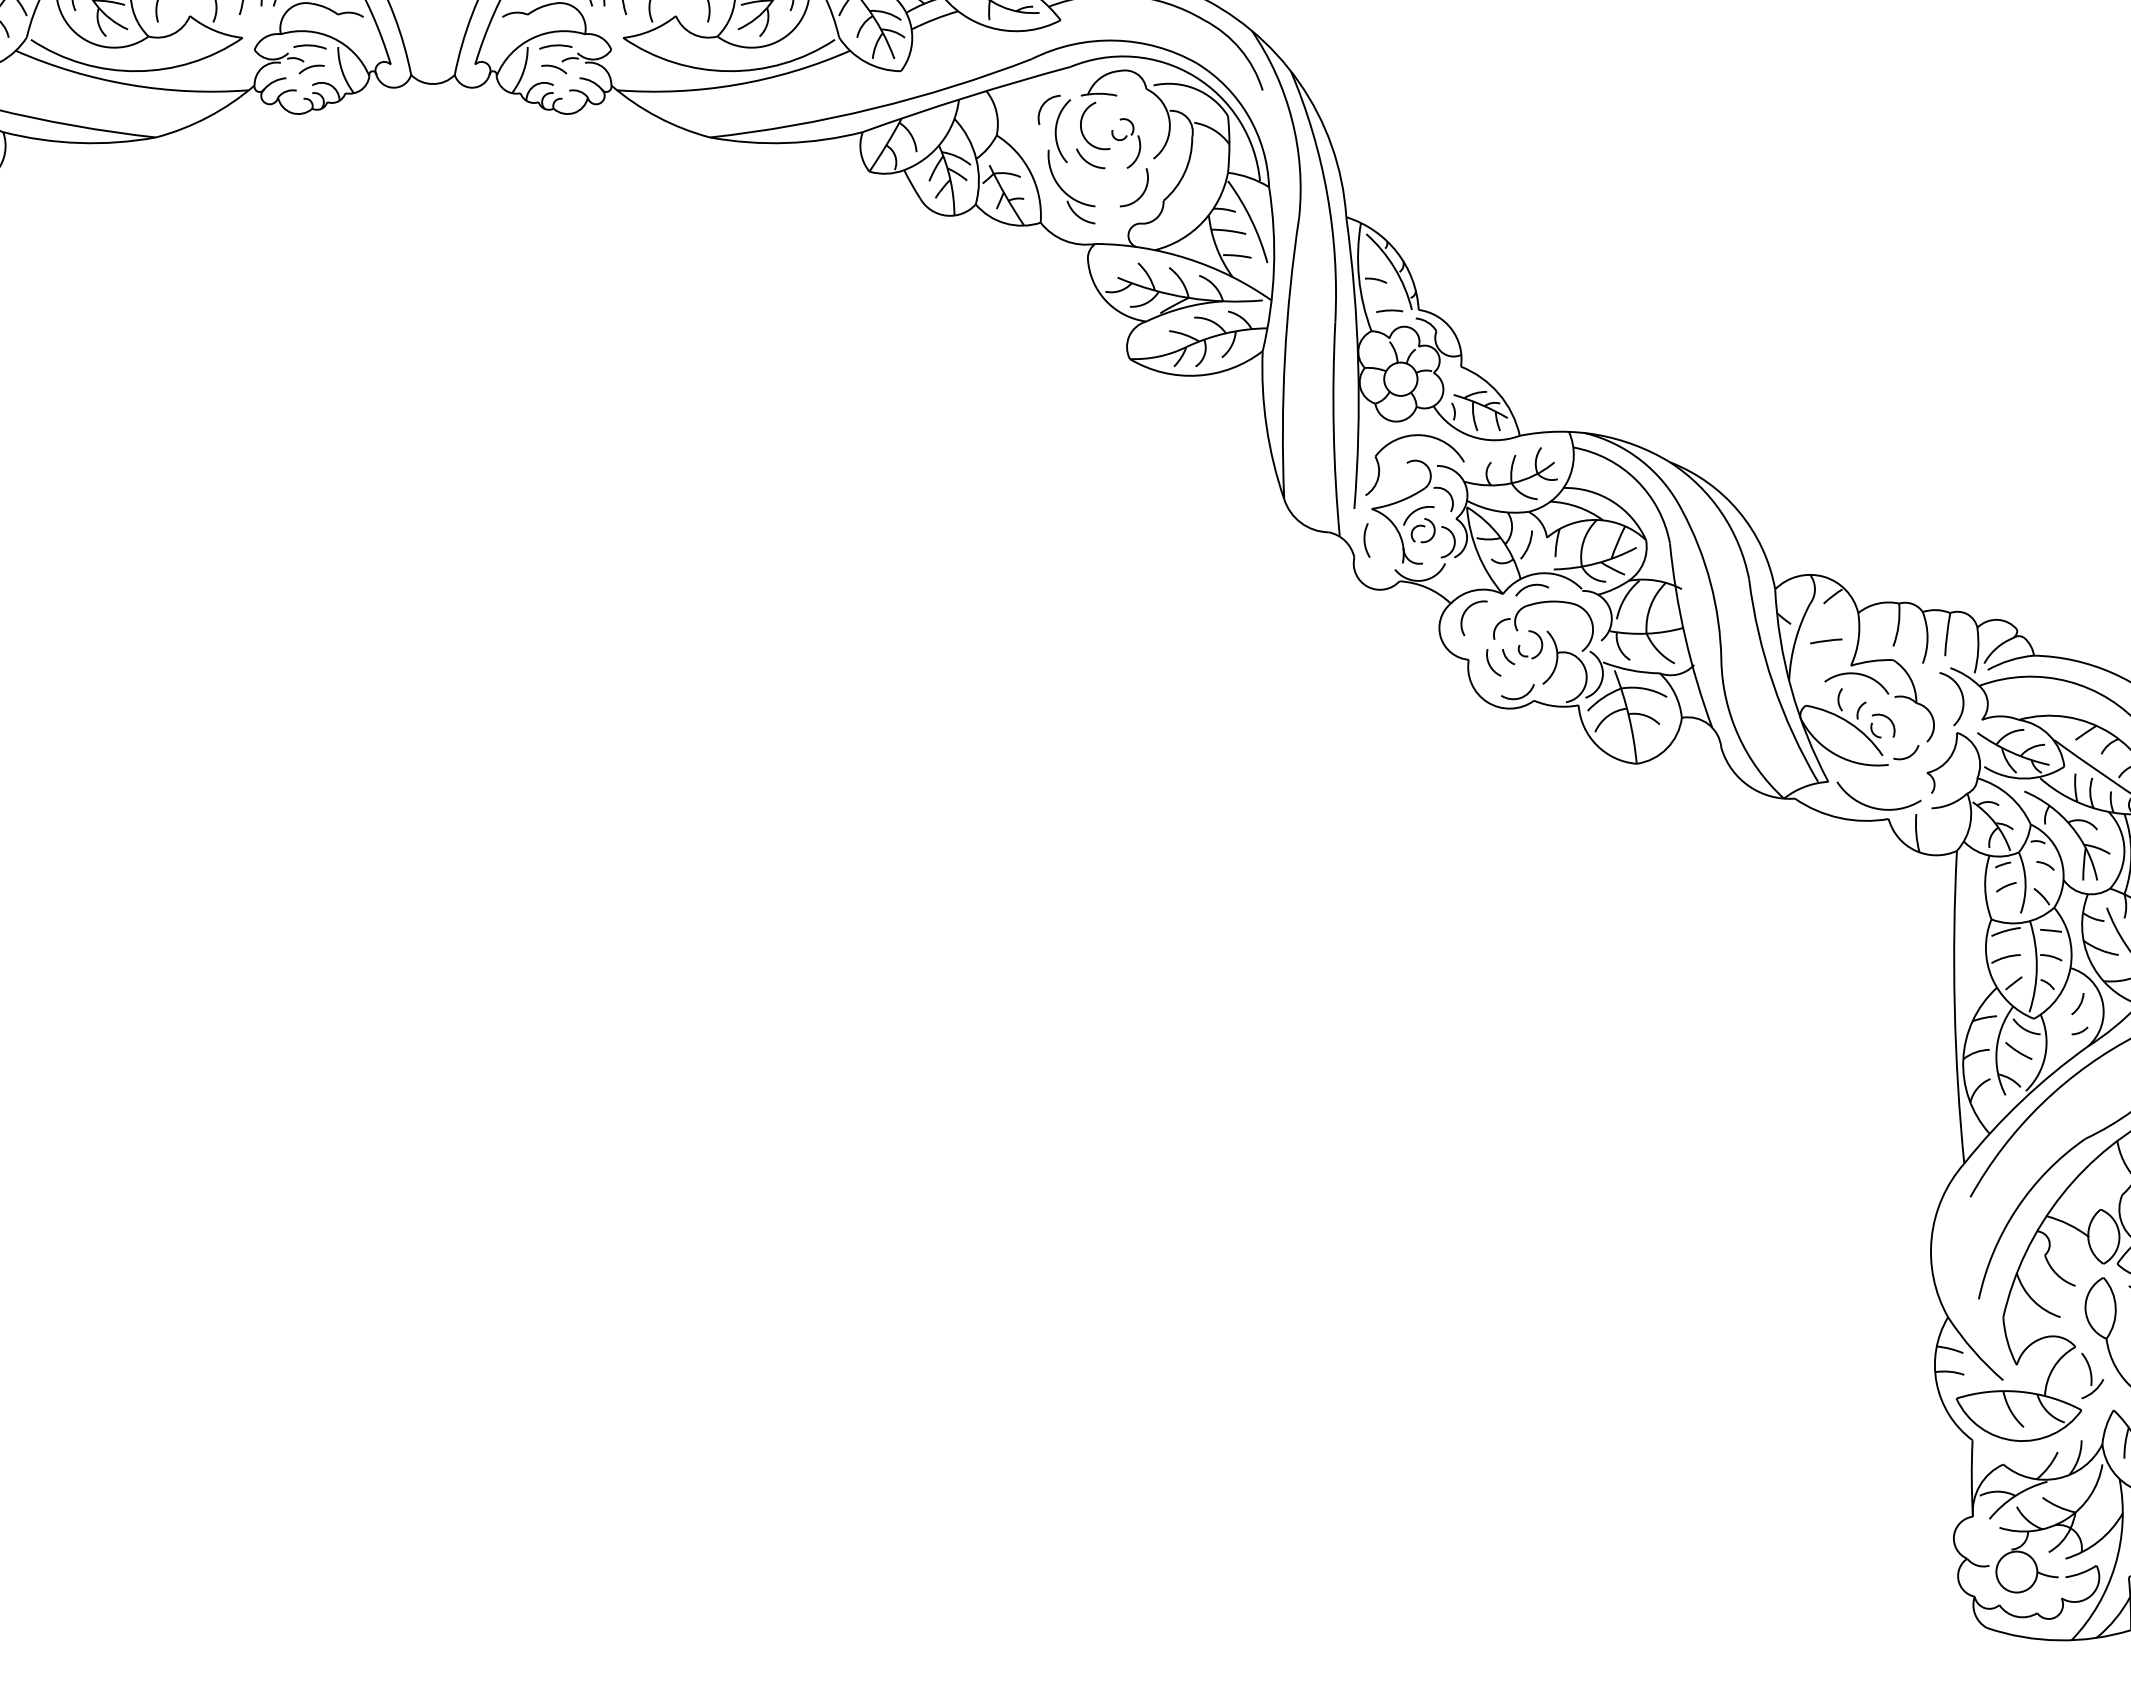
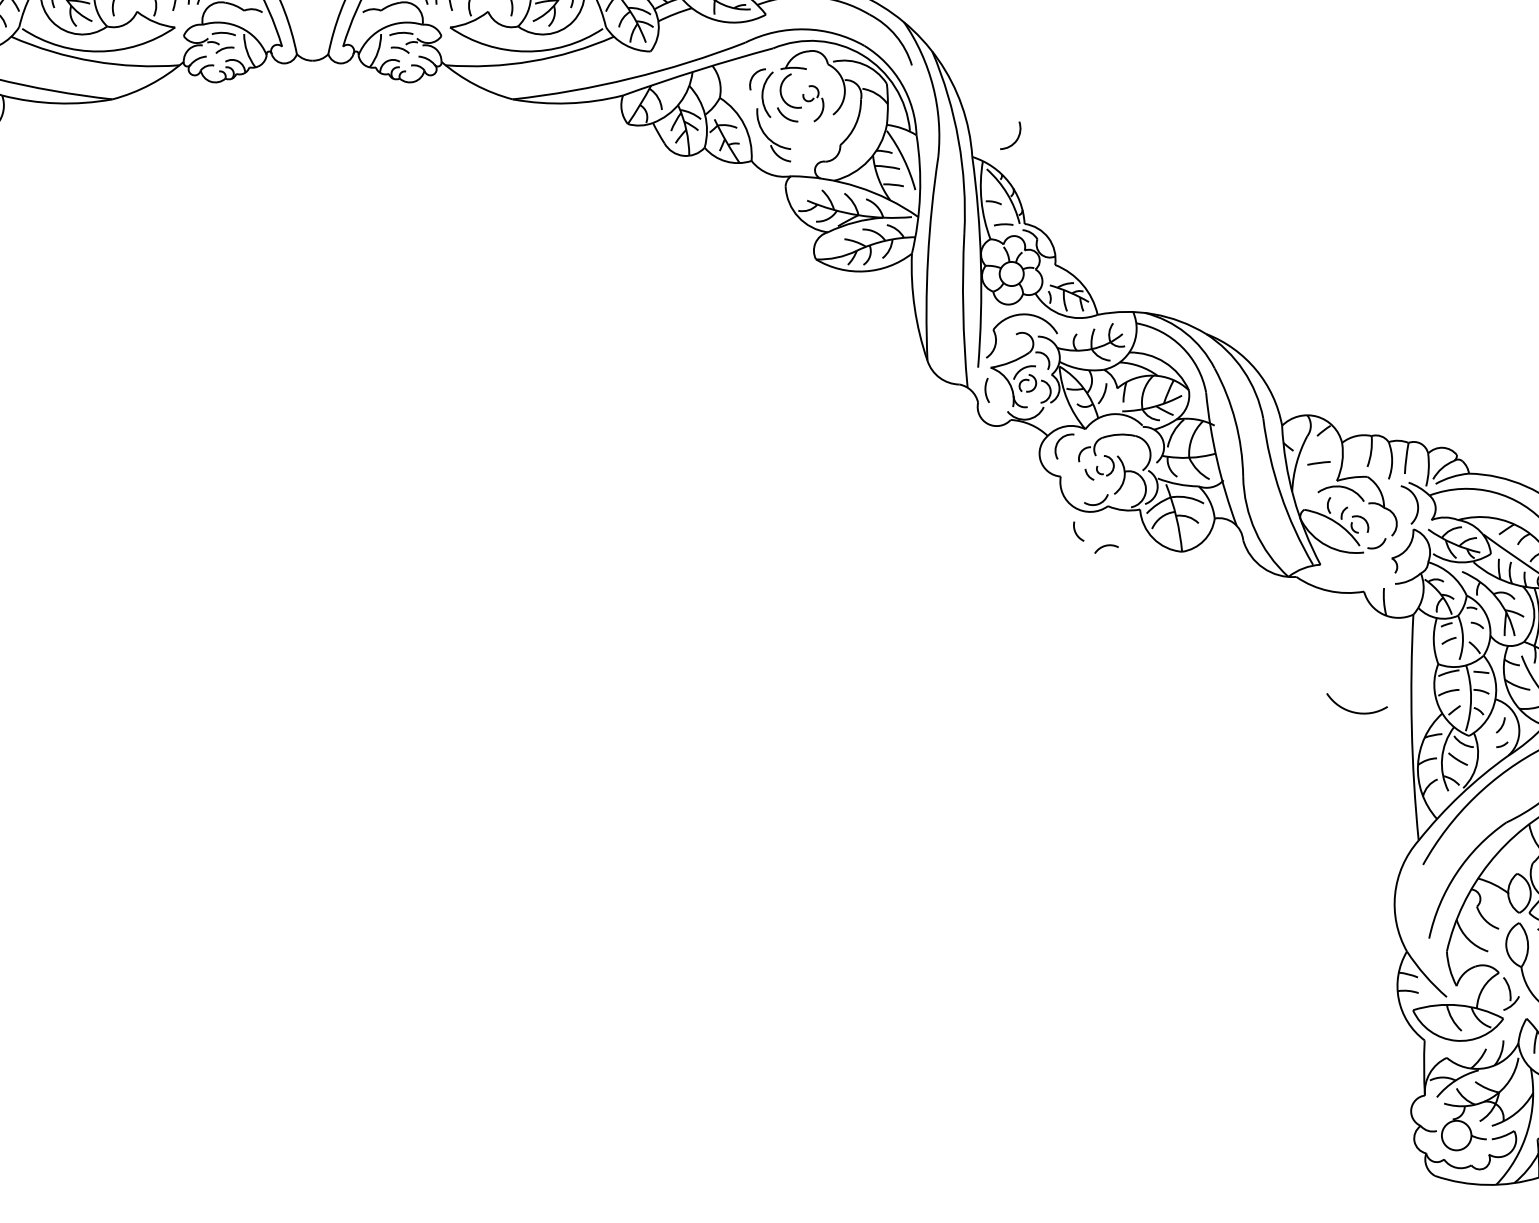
arc: (1142, 192) -> (1016, 139), moved
arc: (1532, 586) -> (1106, 546), moved
arc: (1490, 664) -> (1076, 532), moved
arc: (1876, 807) -> (1355, 711), moved

